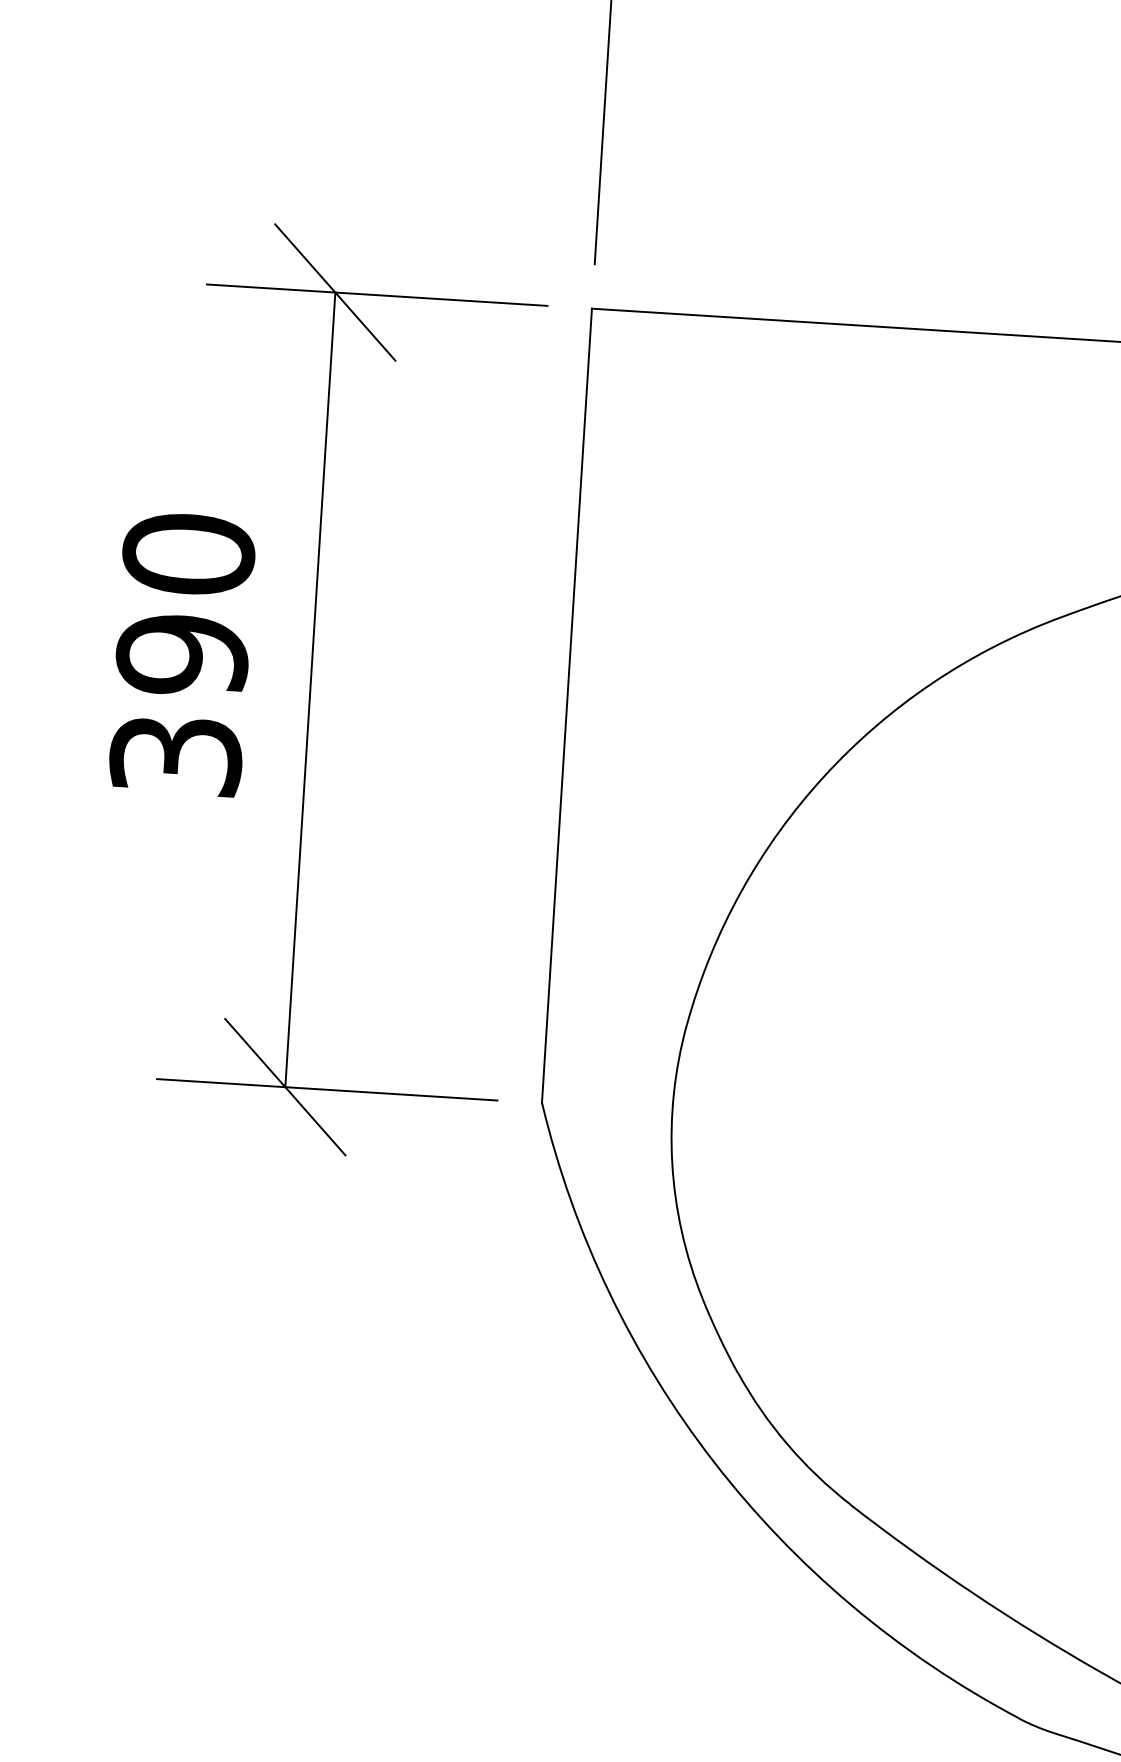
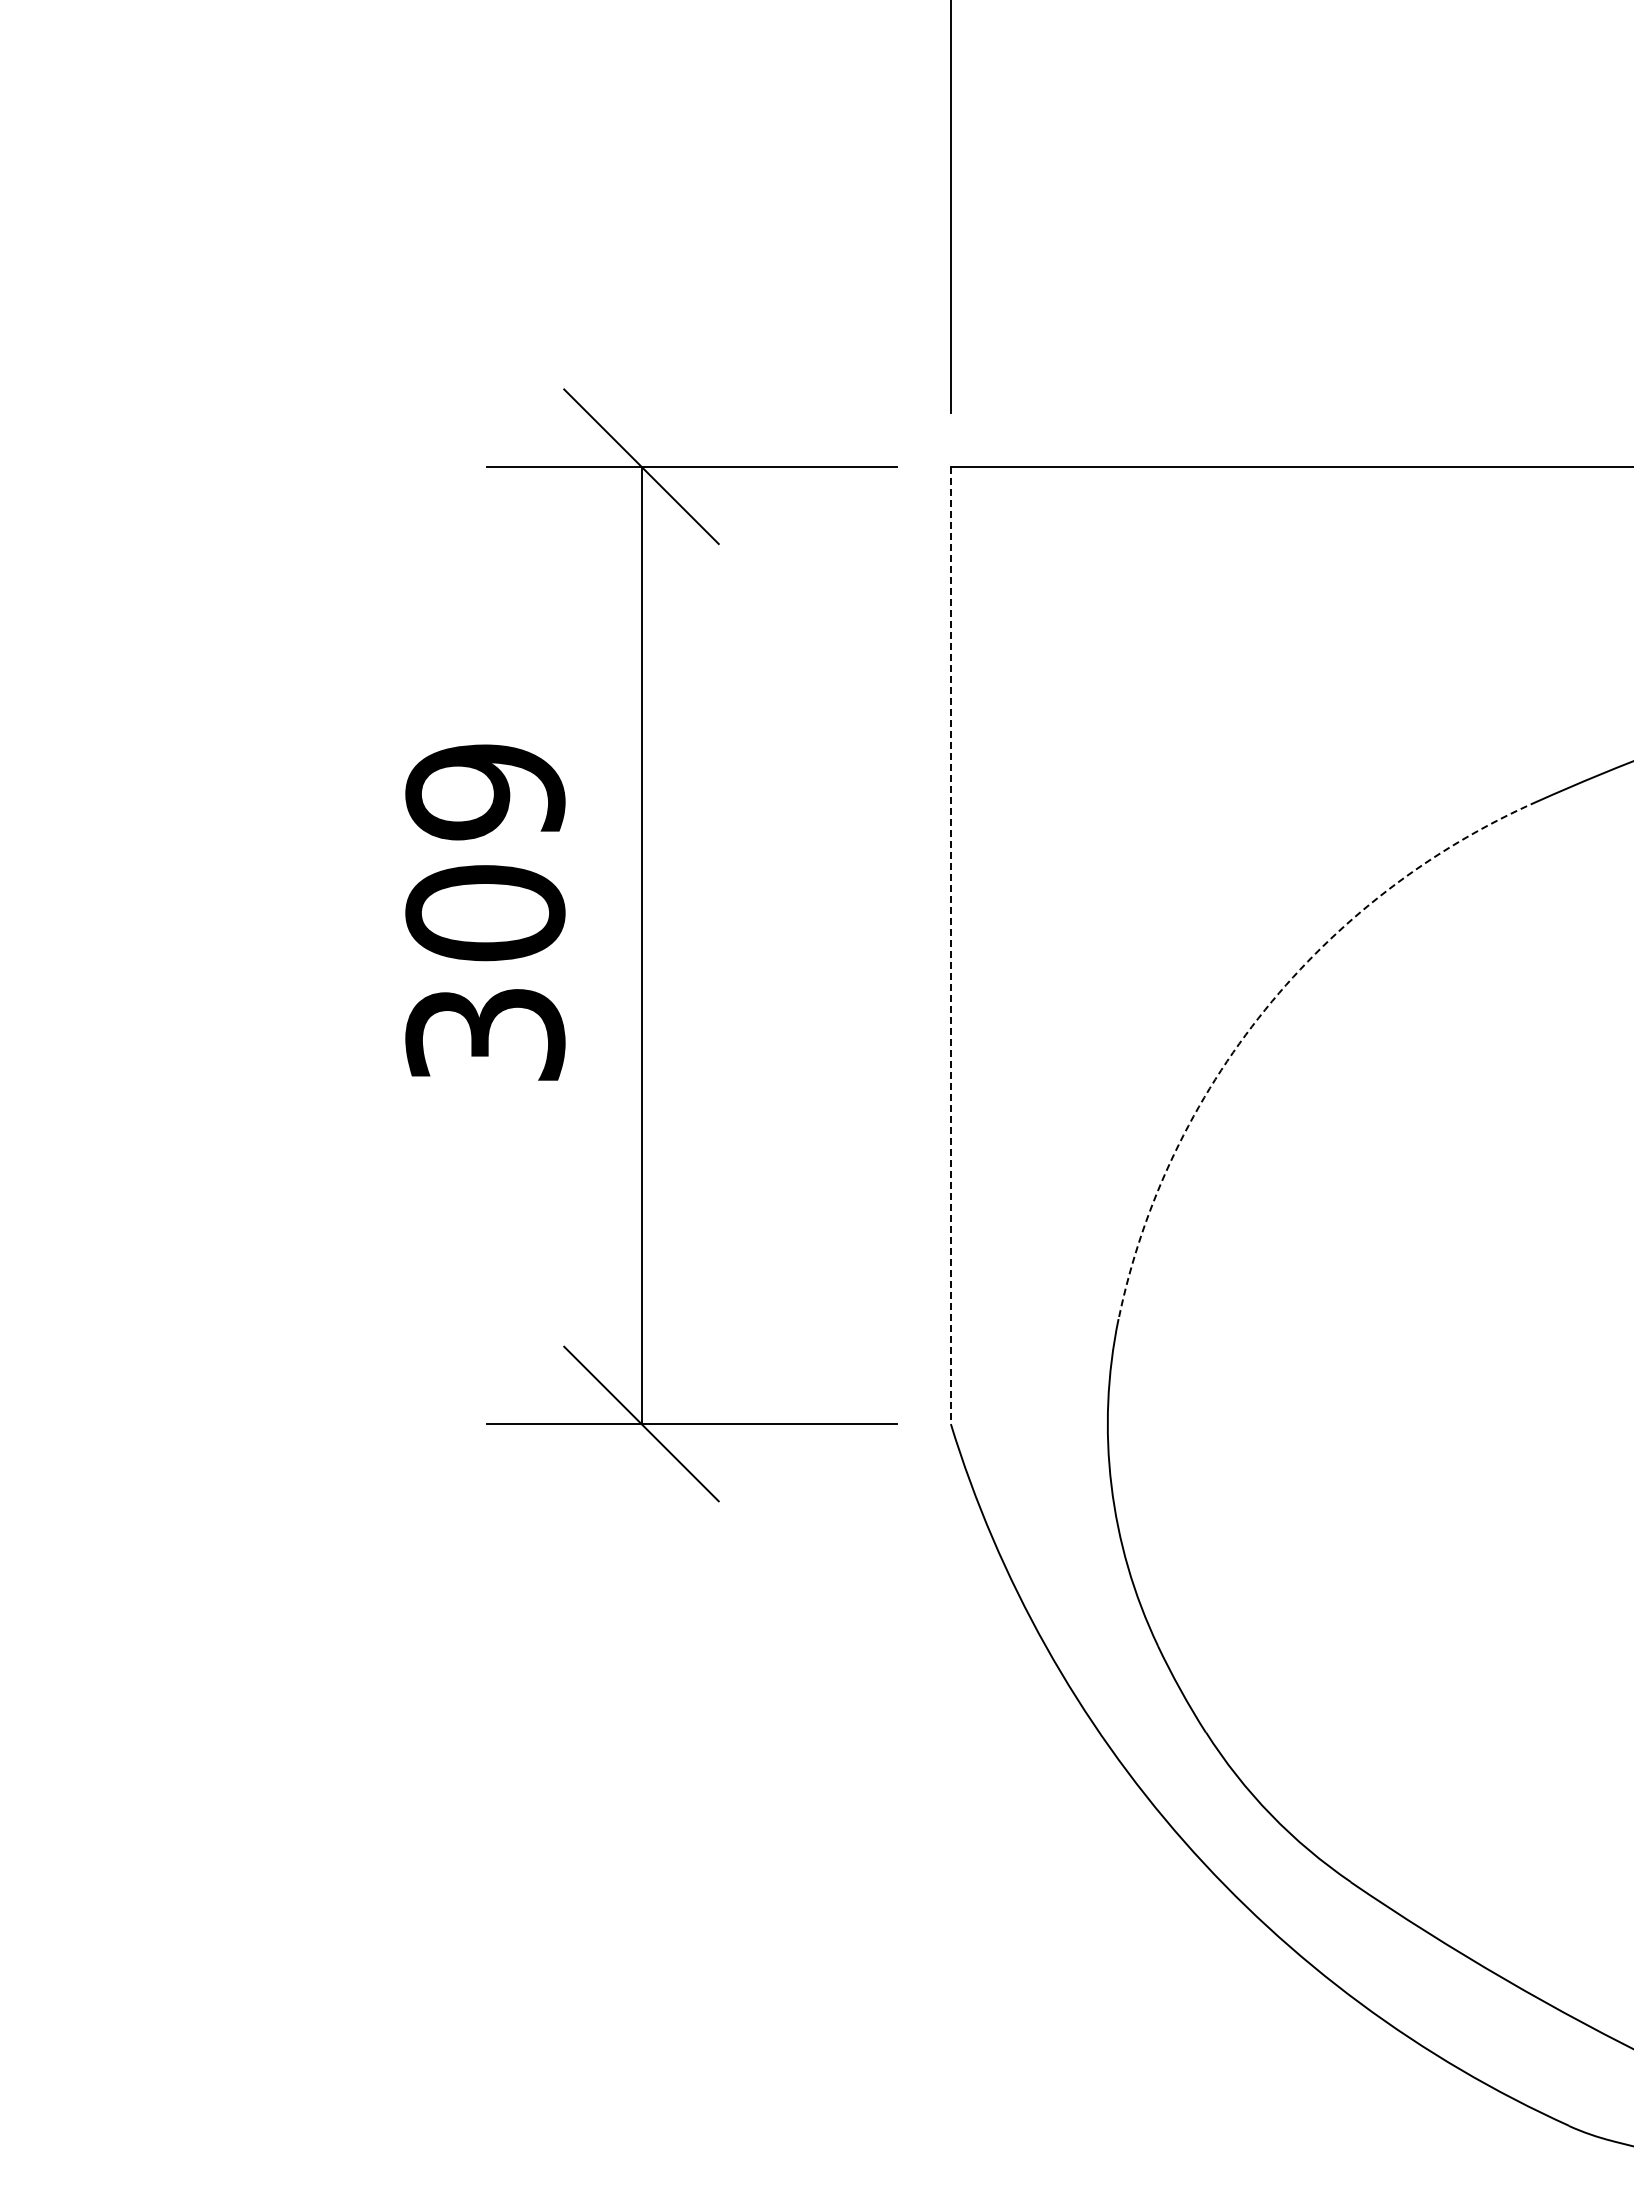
text: (185, 604) -> (485, 852), 390 -> 309
line: (566, 706) -> (950, 945), solid -> dashed
arc: (824, 775) -> (1265, 1009), solid -> dashed

